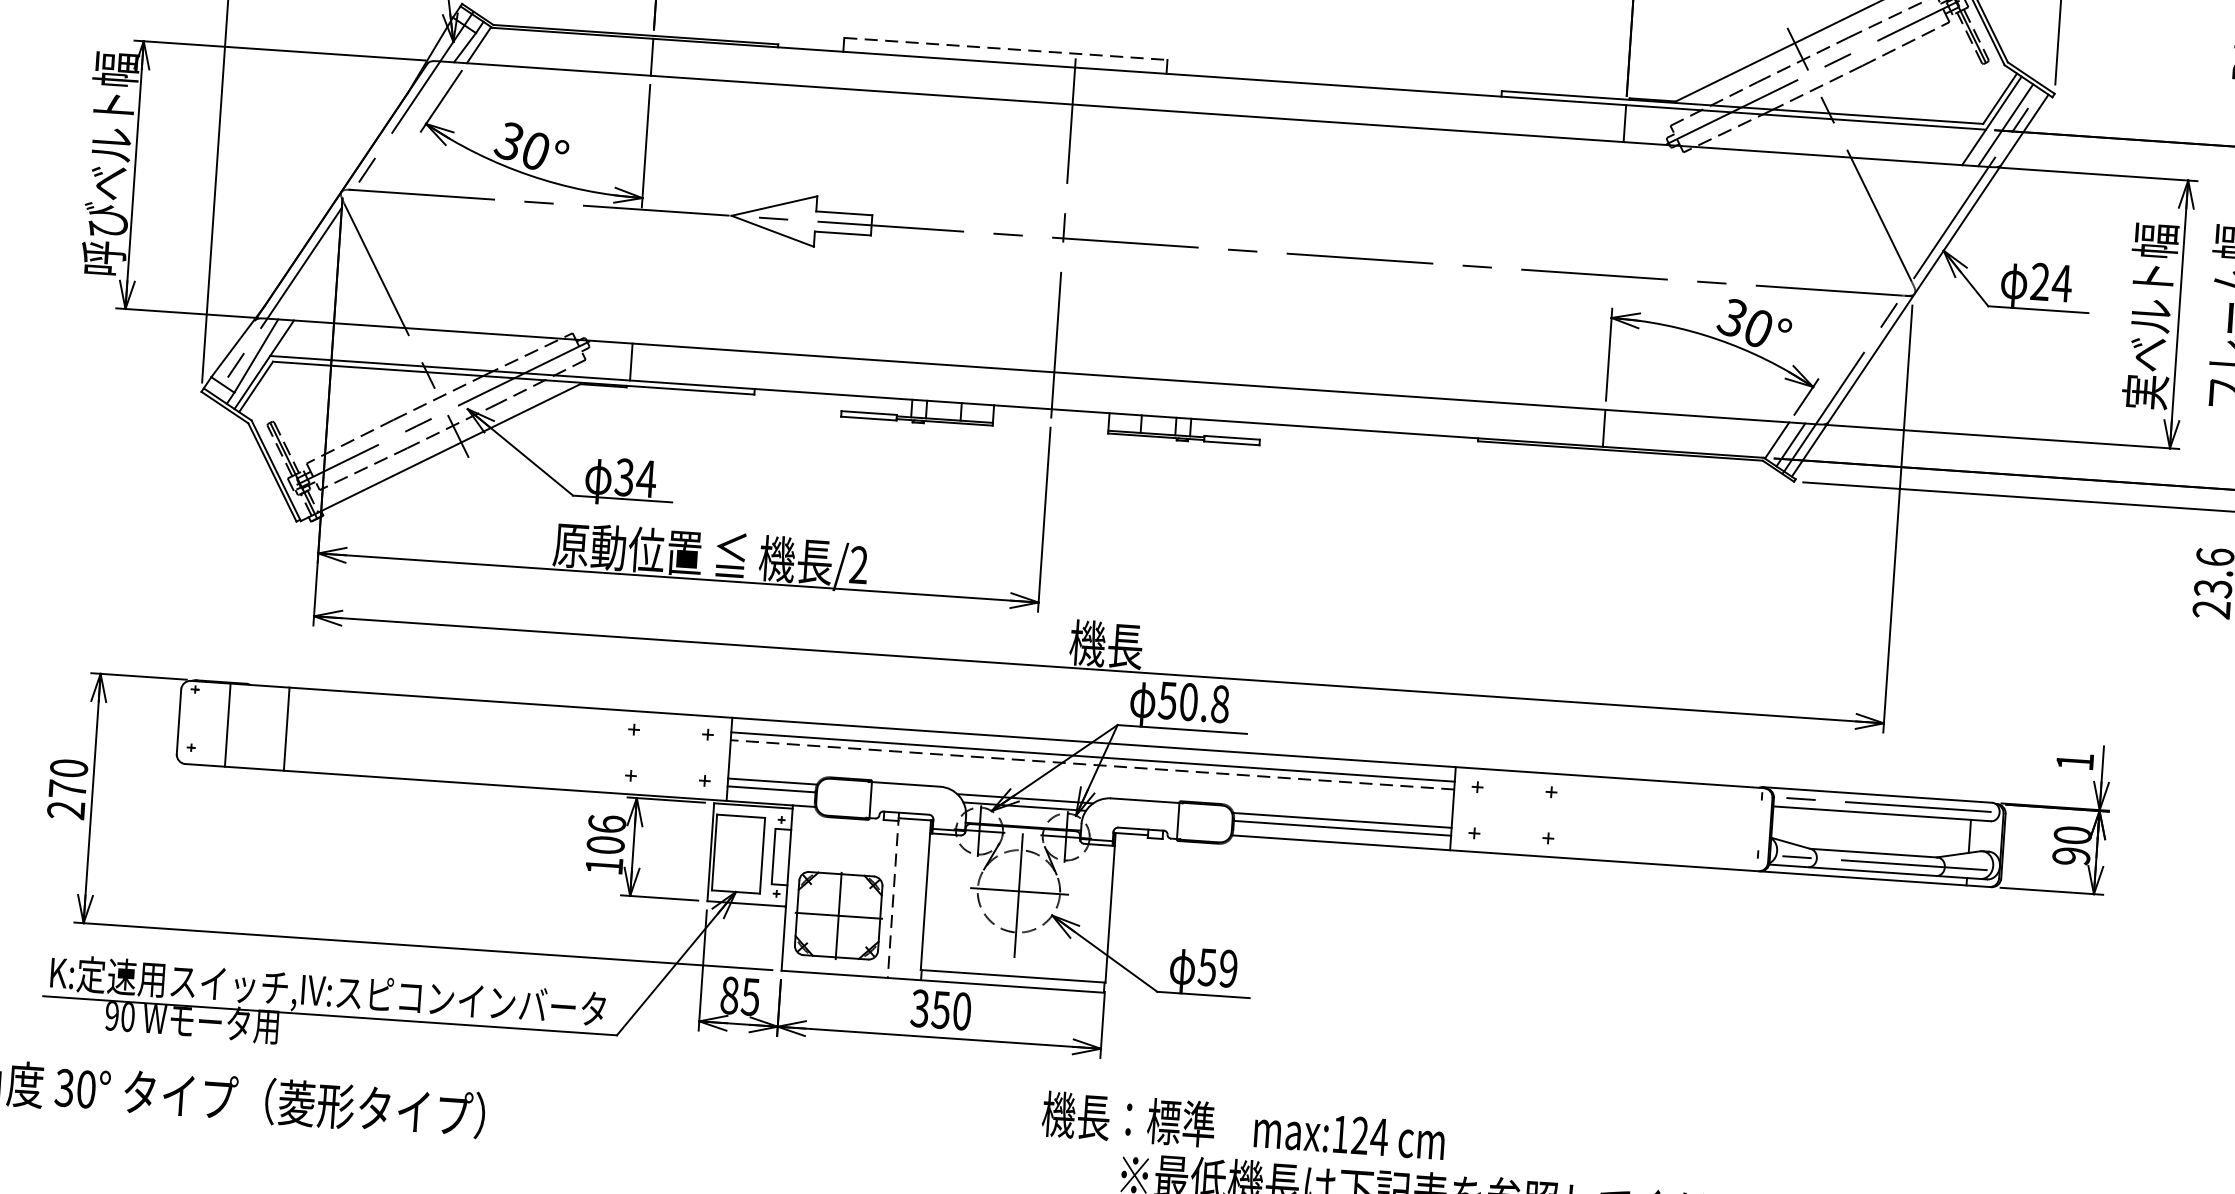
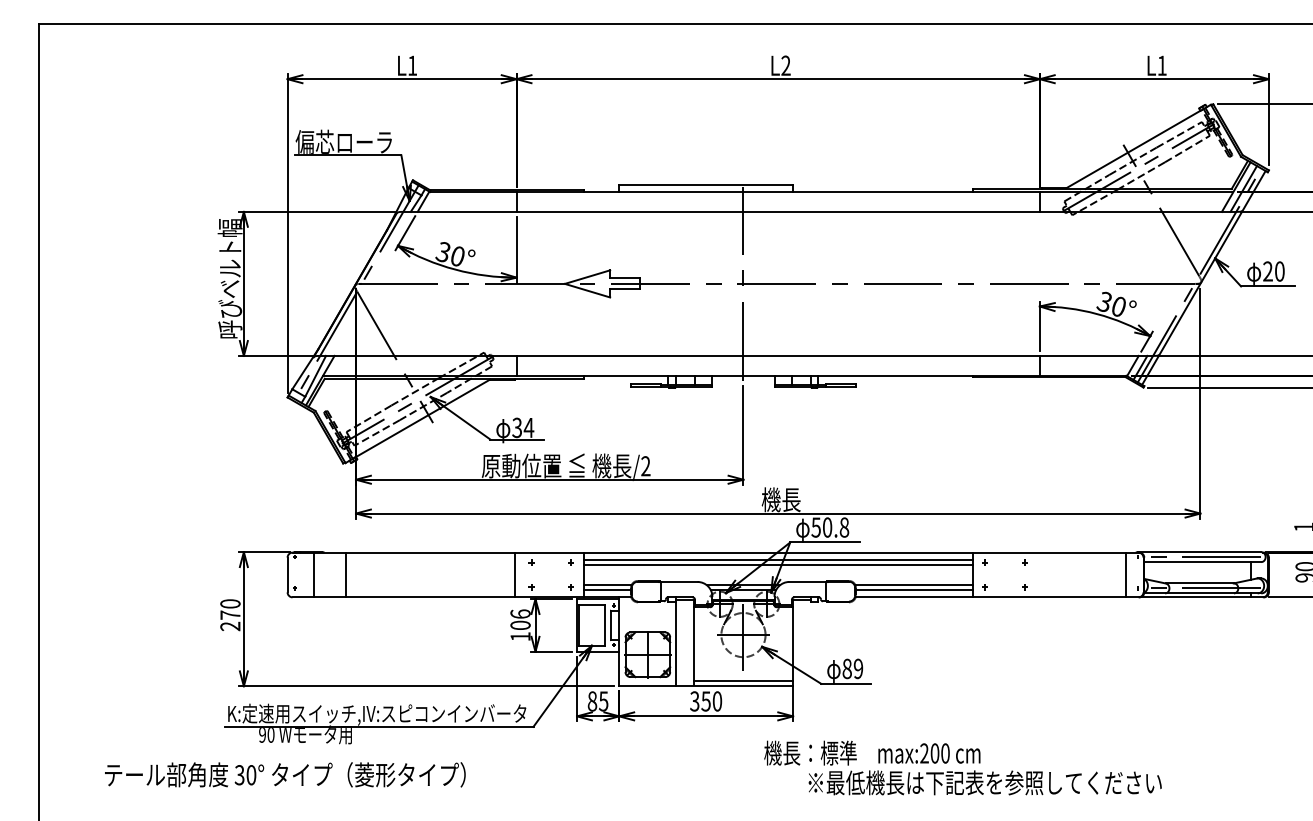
line: (1005, 48) -> (705, 184), dashed -> solid
text: (2061, 283) -> (1279, 271), 24 -> 20
line: (600, 749) -> (514, 574), added
line: (1093, 764) -> (778, 564), dashed -> solid
line: (1736, 827) -> (1125, 574), added
line: (893, 896) -> (676, 642), dashed -> solid
text: (1206, 966) -> (846, 668), 59 -> 89
text: (1360, 1135) -> (935, 753), max:124 -> max:200

